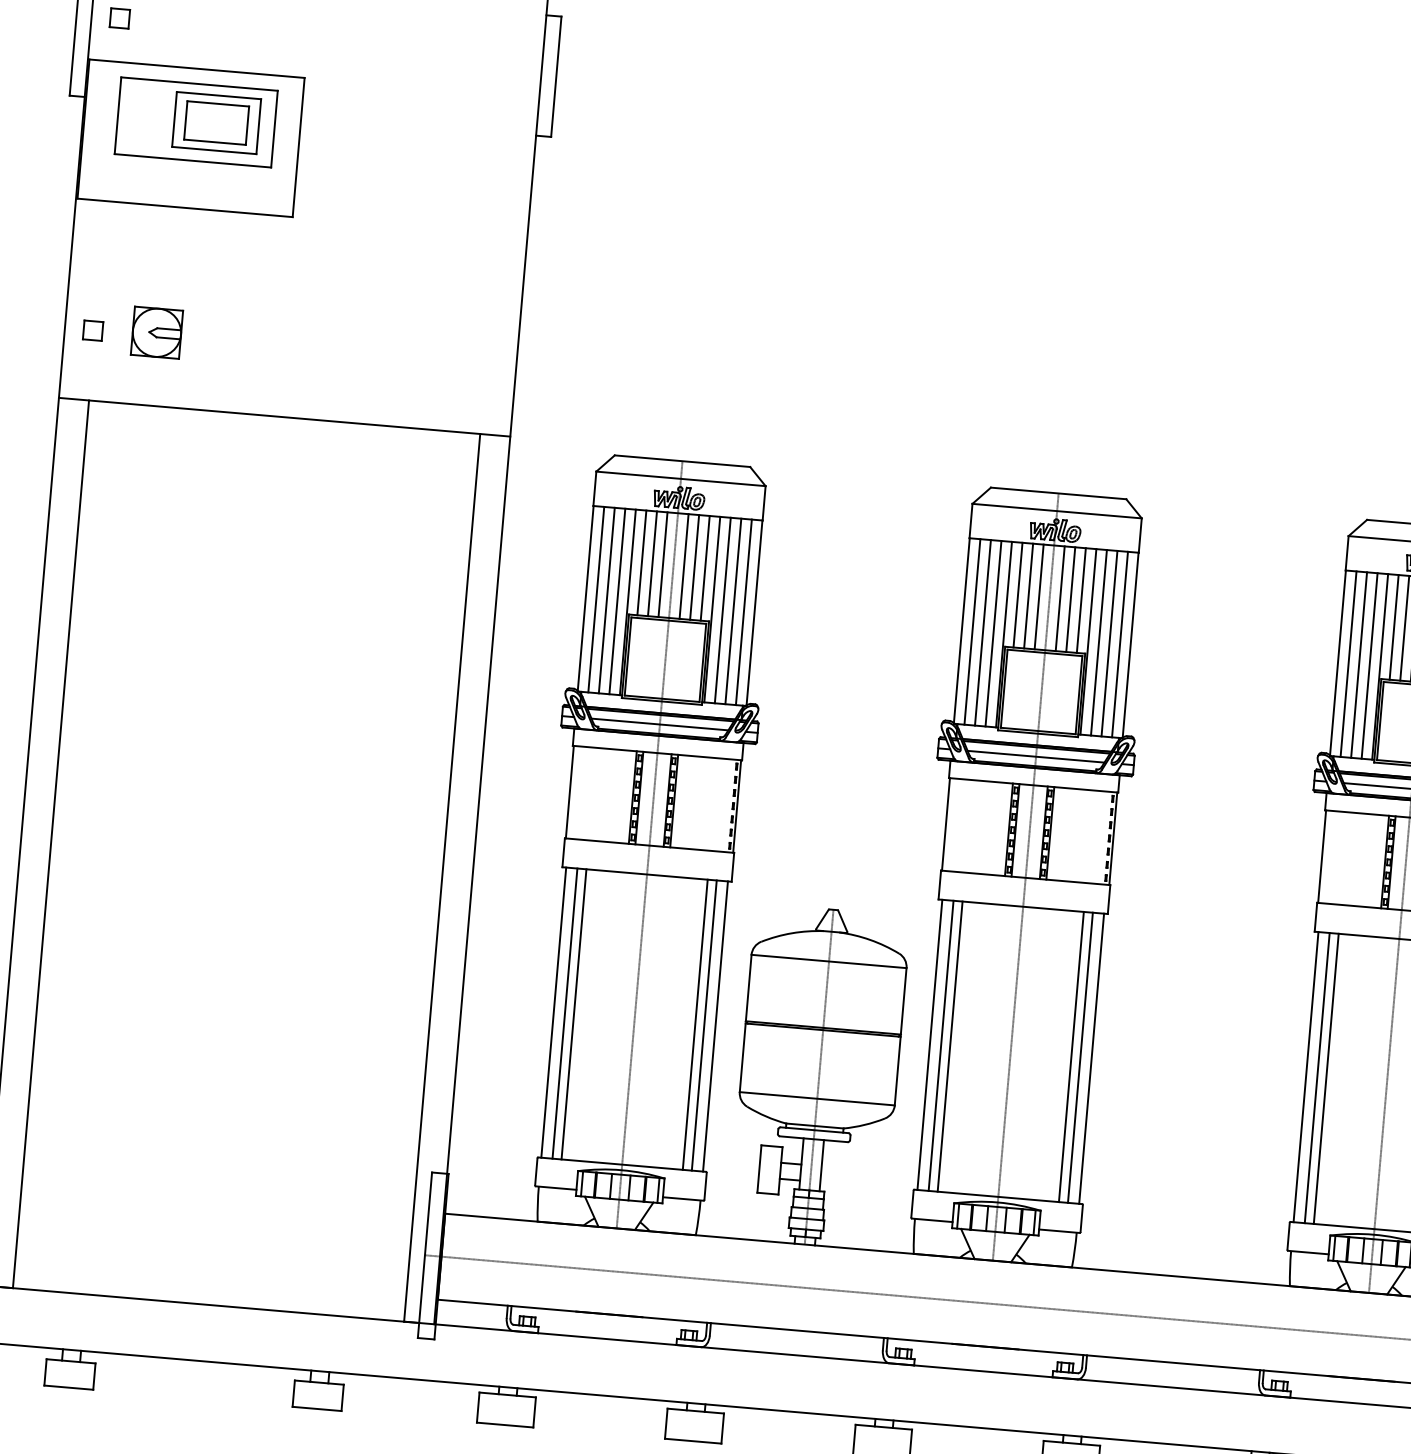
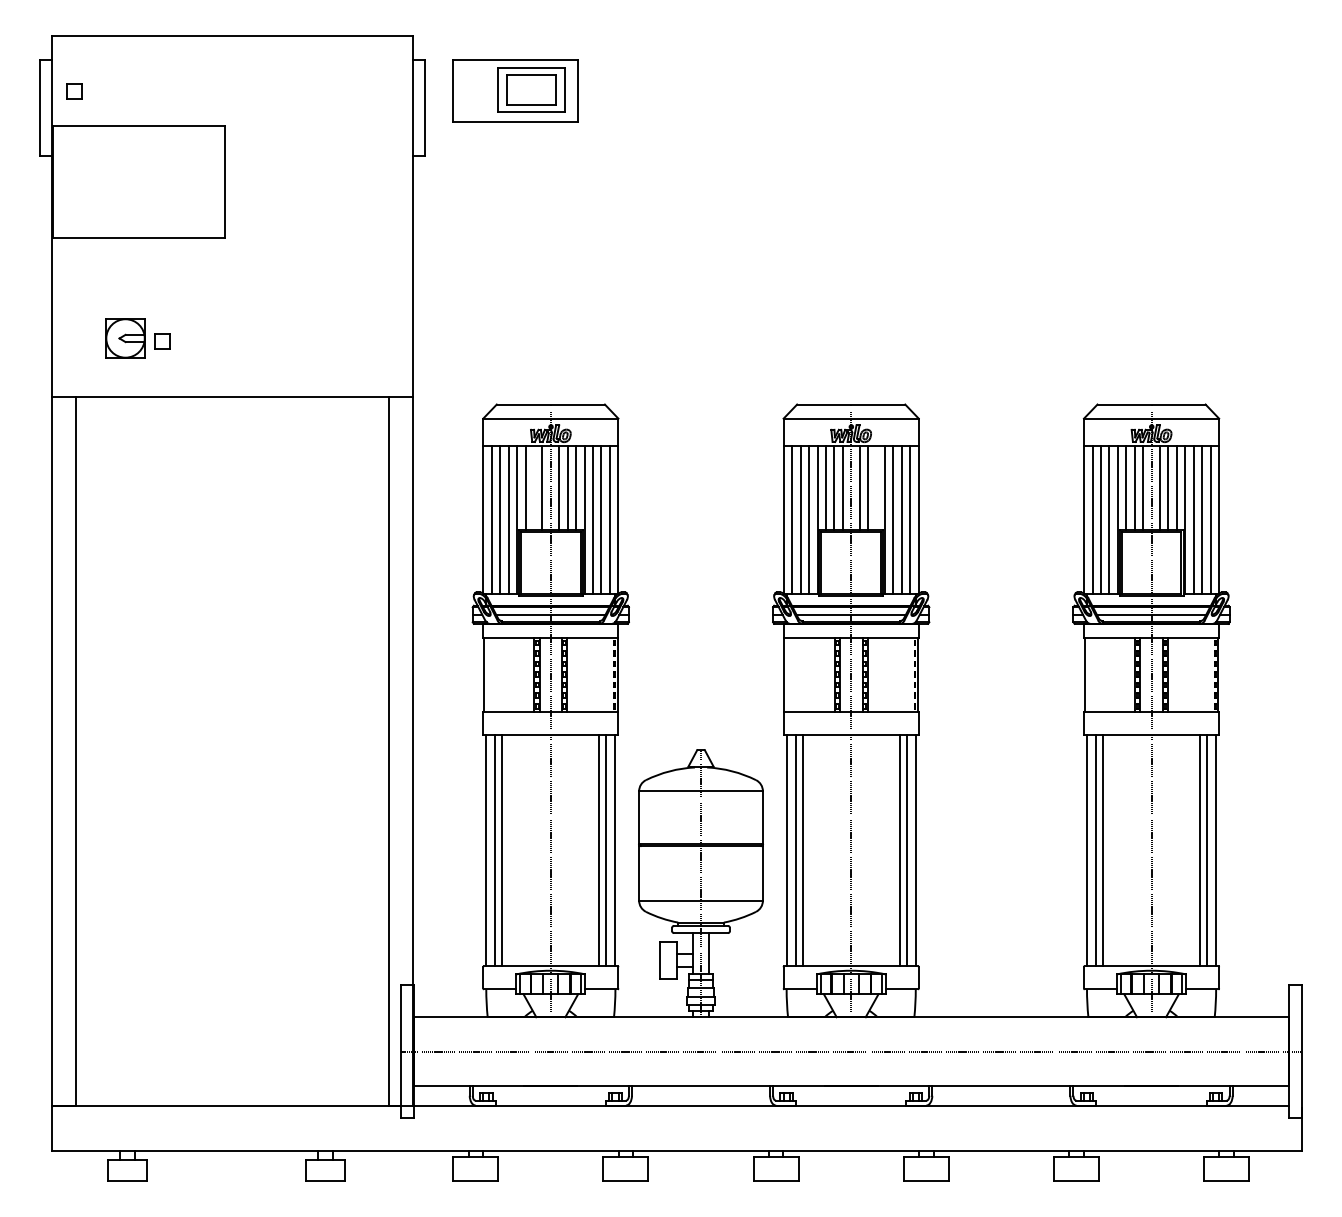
part: (196, 121) -> (515, 90), moved
part: (92, 331) -> (162, 341), moved
line: (653, 563) -> (534, 487), removed
line: (1081, 600) -> (876, 487), removed

